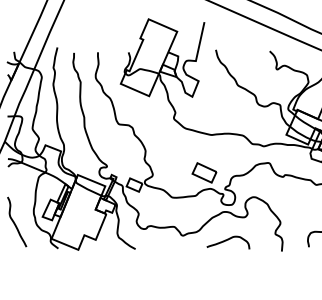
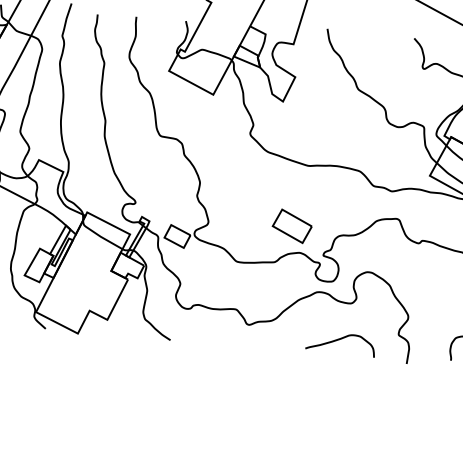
curve: (228, 240) -> (341, 340), moved

